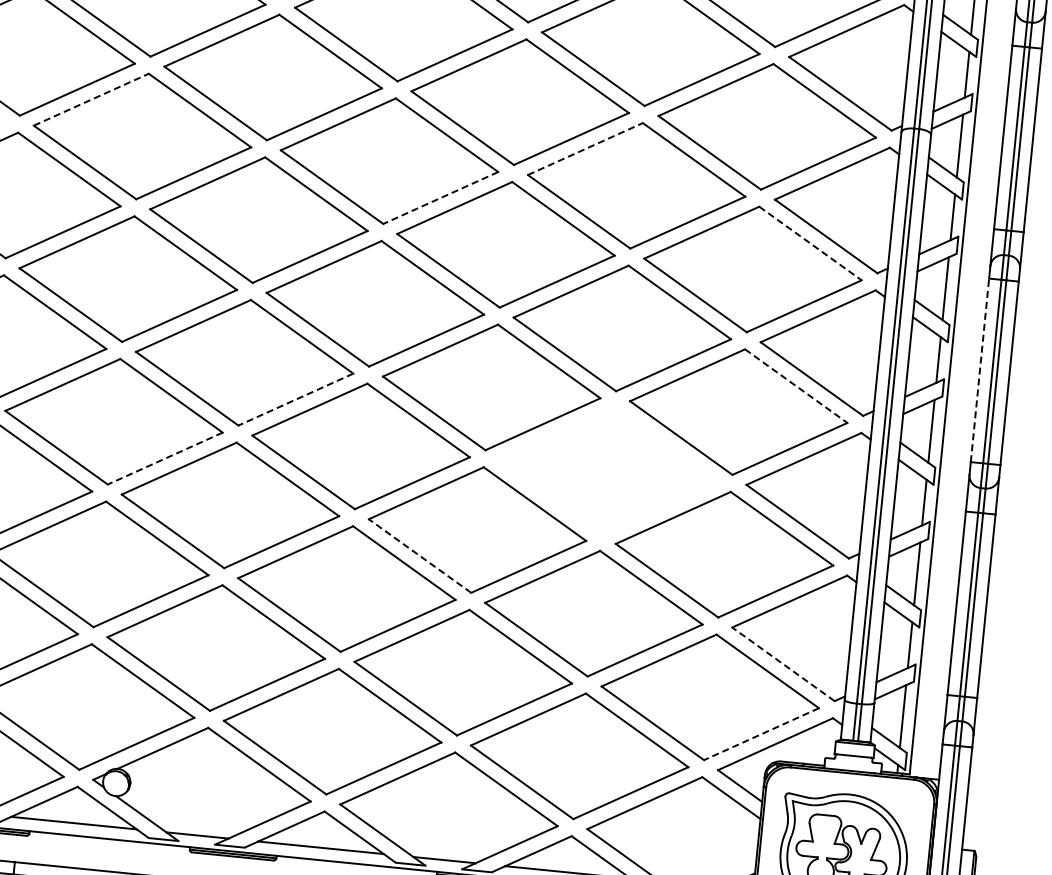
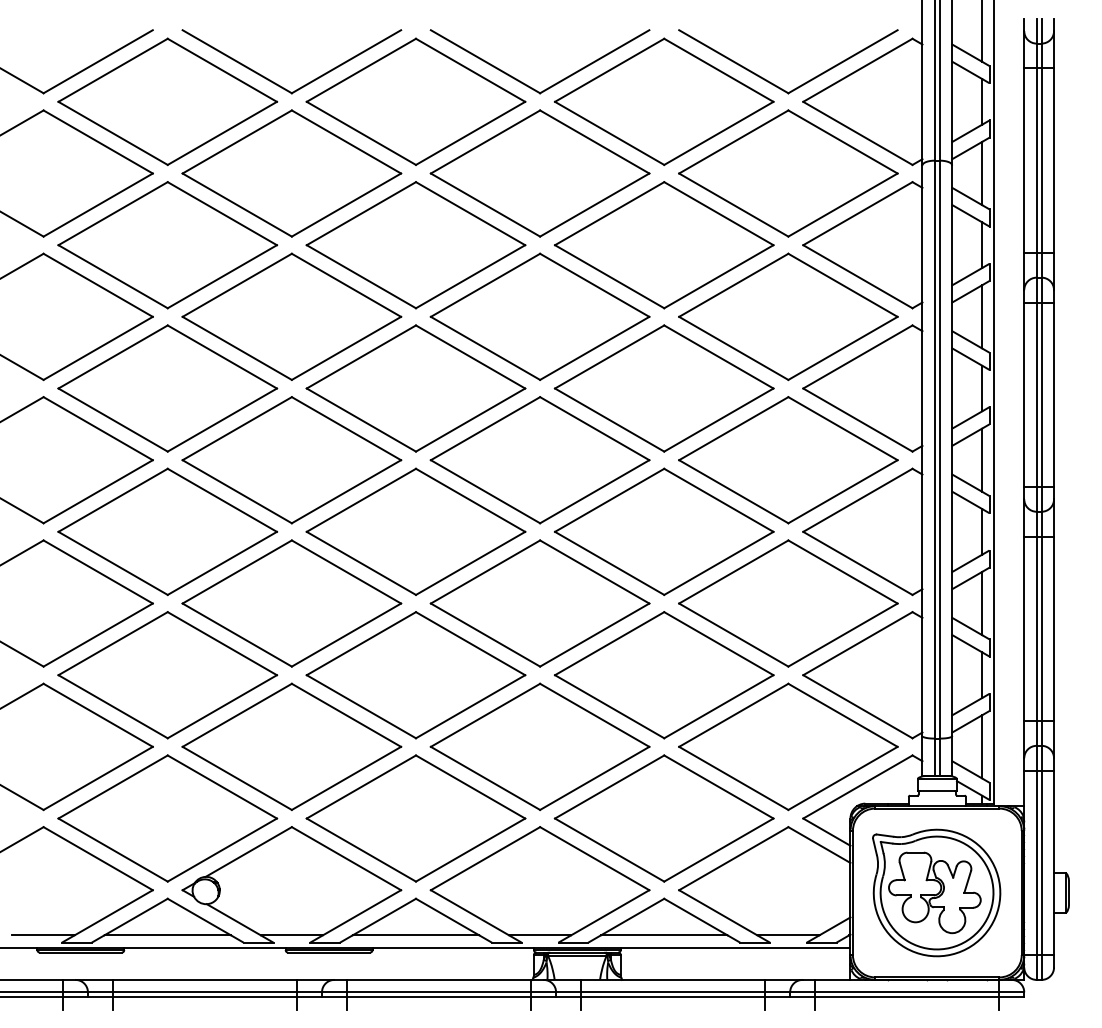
line: (91, 99) -> (113, 213), dashed -> solid
line: (586, 148) -> (610, 213), dashed -> solid
line: (440, 197) -> (470, 276), dashed -> solid
line: (810, 243) -> (843, 285), dashed -> solid
line: (980, 370) -> (1024, 394), dashed -> solid
line: (796, 386) -> (843, 428), dashed -> solid
line: (295, 399) -> (346, 491), dashed -> solid
line: (164, 458) -> (221, 563), dashed -> solid
part: (608, 470) -> (664, 531), added
line: (420, 555) -> (485, 634), dashed -> solid
line: (783, 664) -> (857, 706), dashed -> solid
line: (761, 734) -> (842, 778), dashed -> solid

